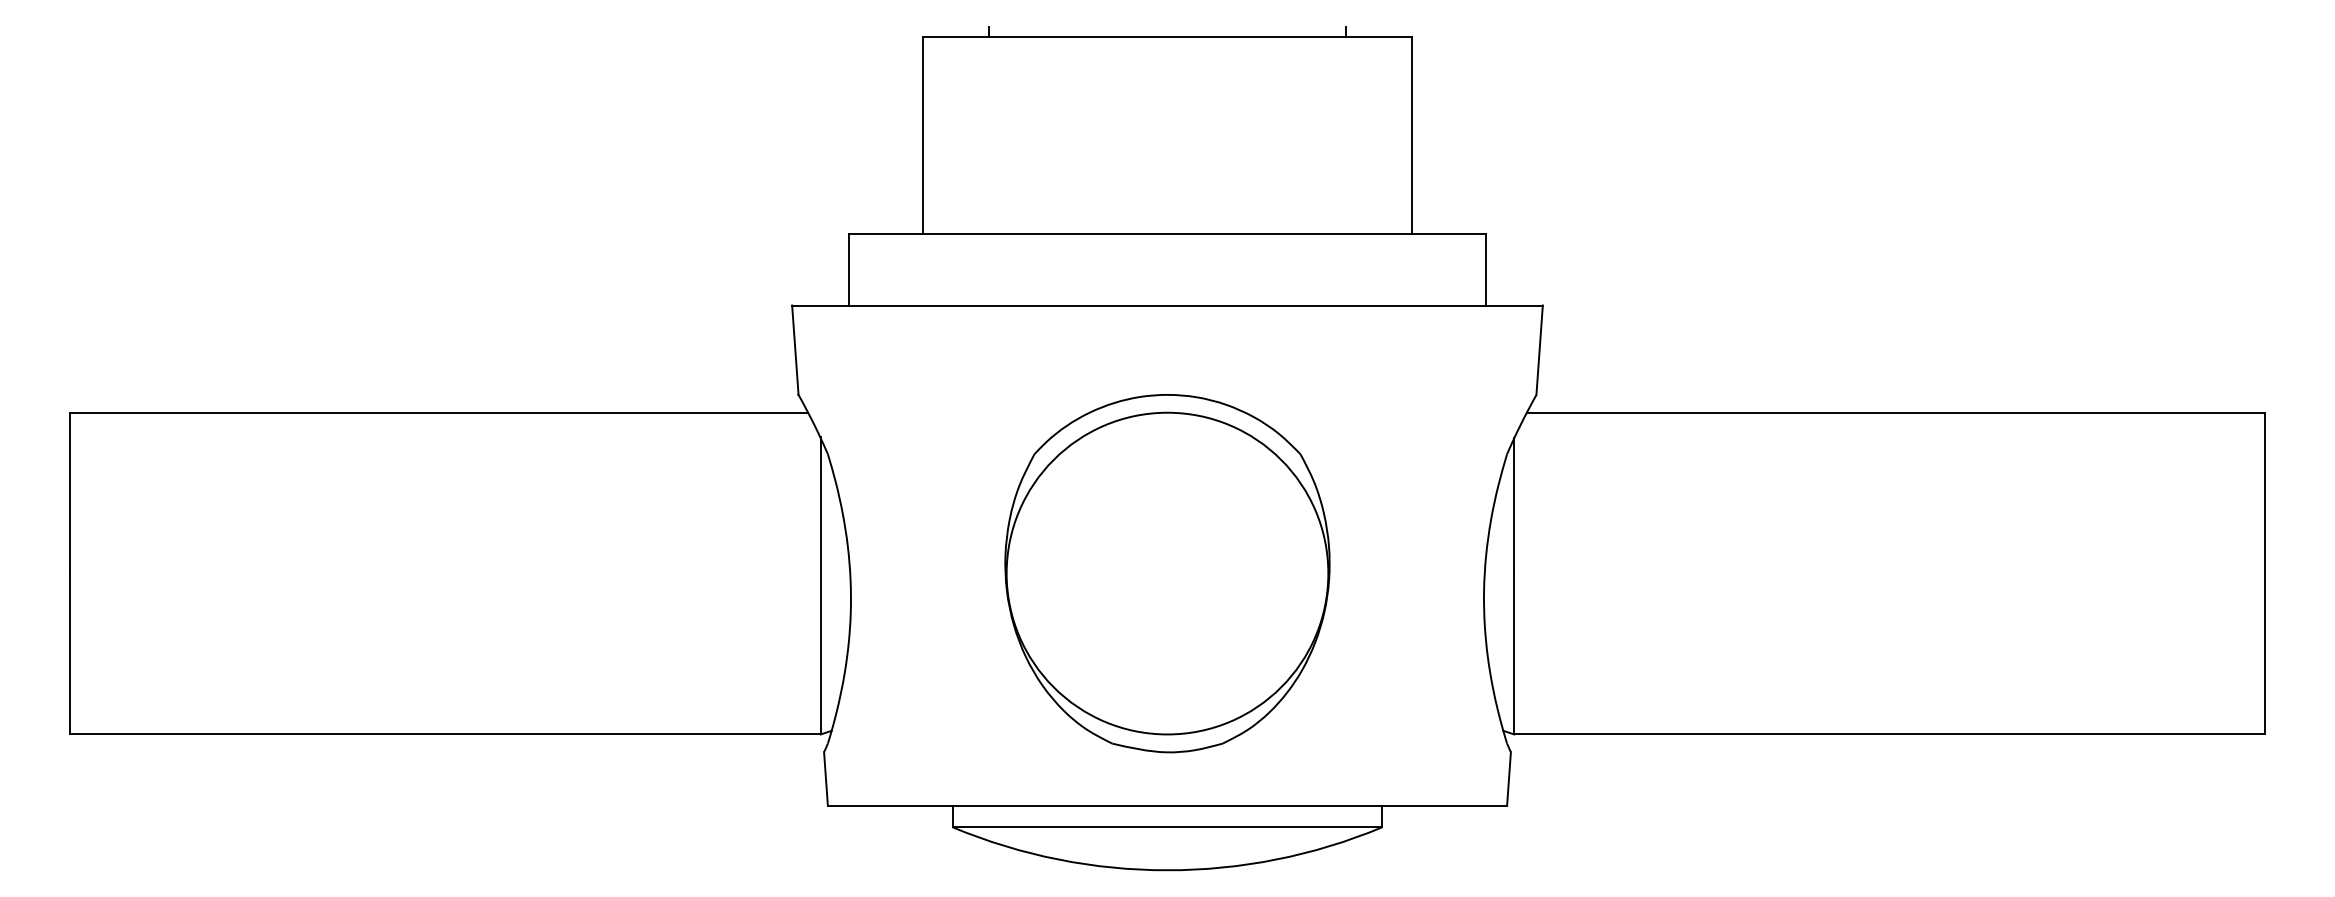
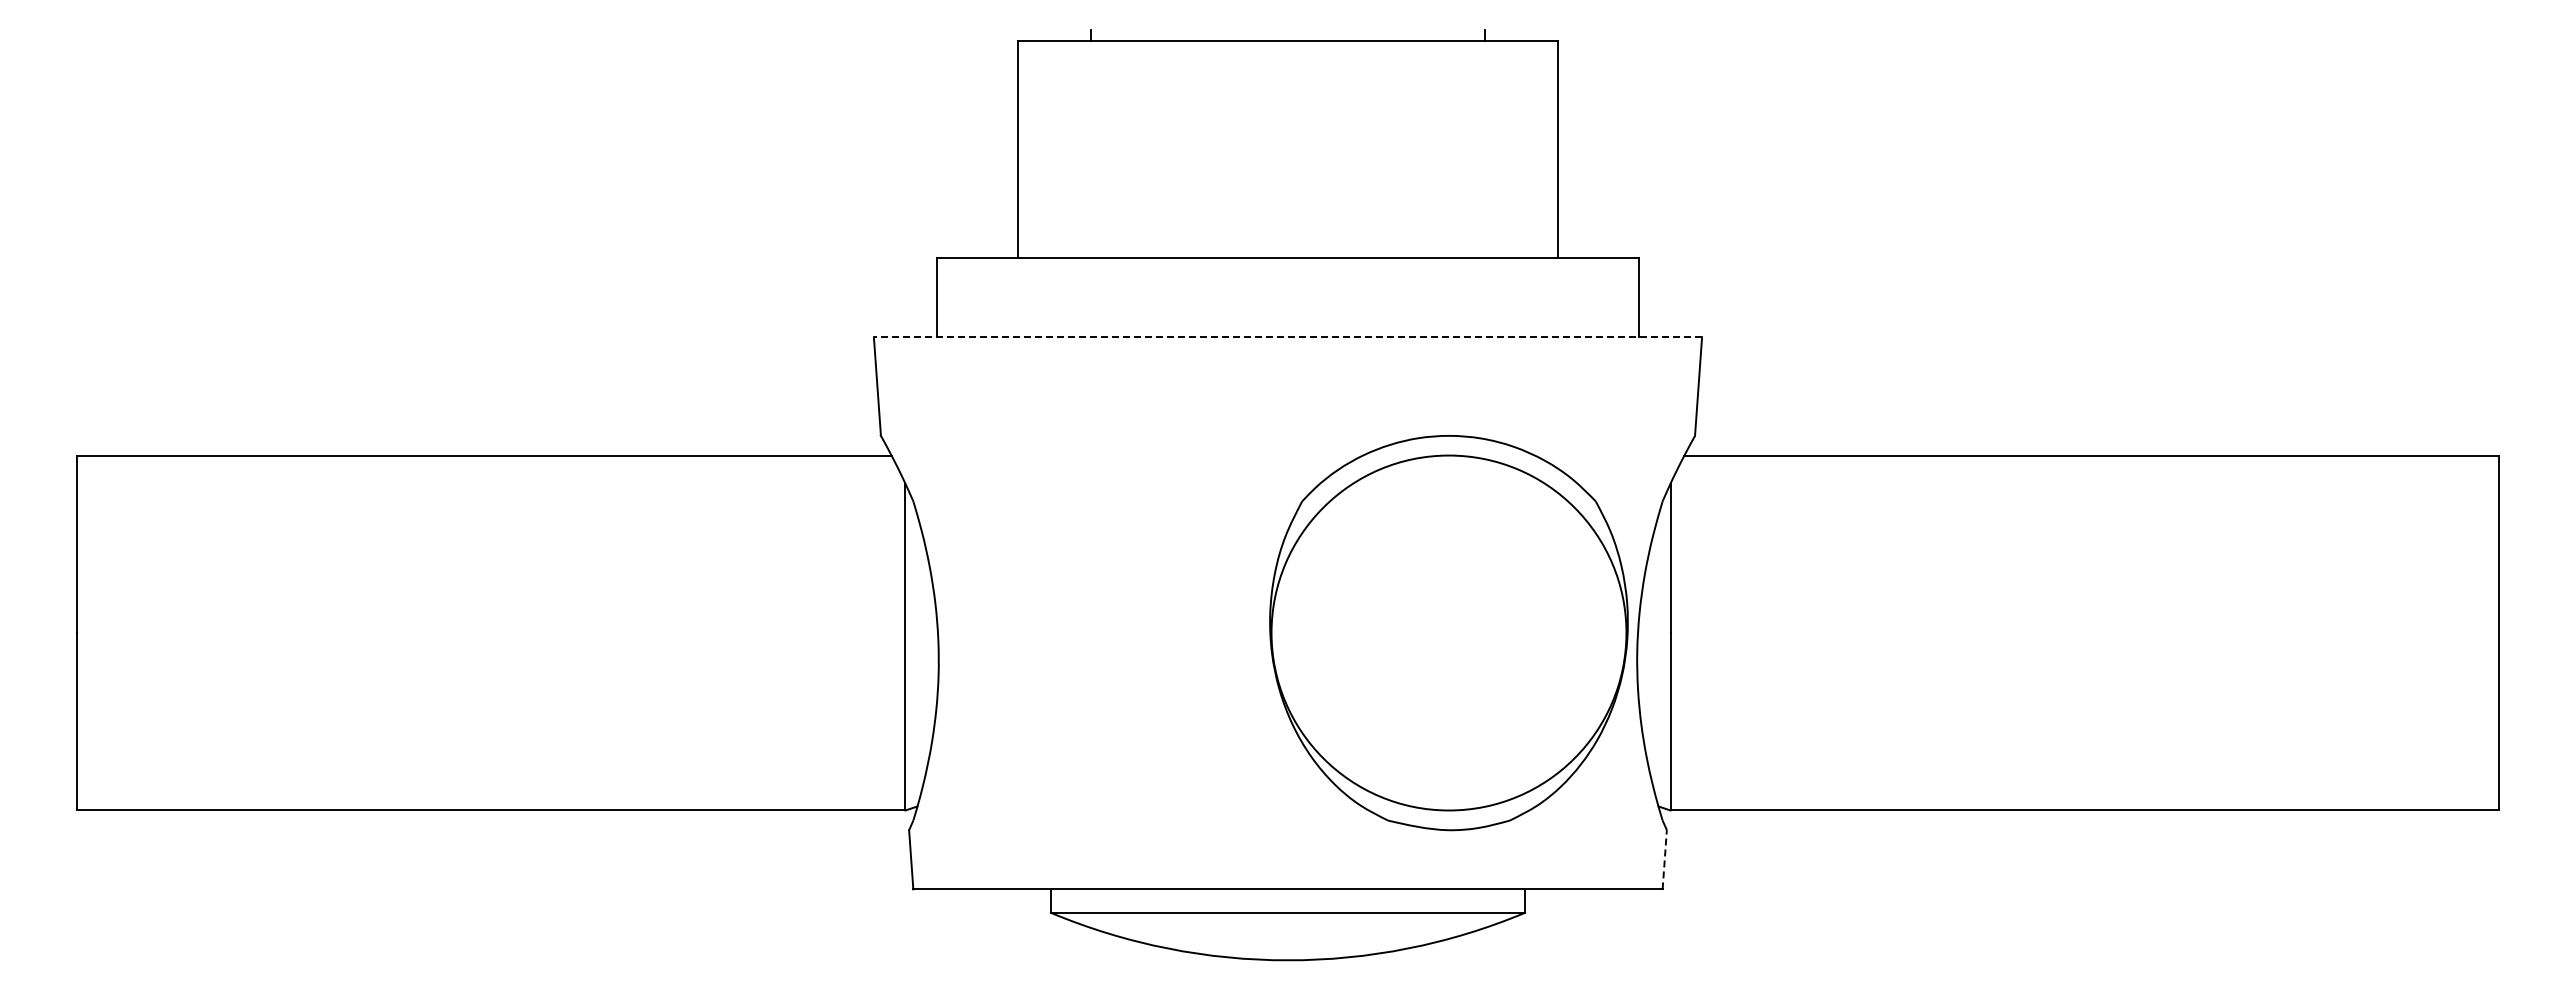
line: (1167, 305) -> (1287, 337), solid -> dashed
part: (1167, 574) -> (1448, 633), moved
line: (1508, 778) -> (1664, 859), solid -> dashed

